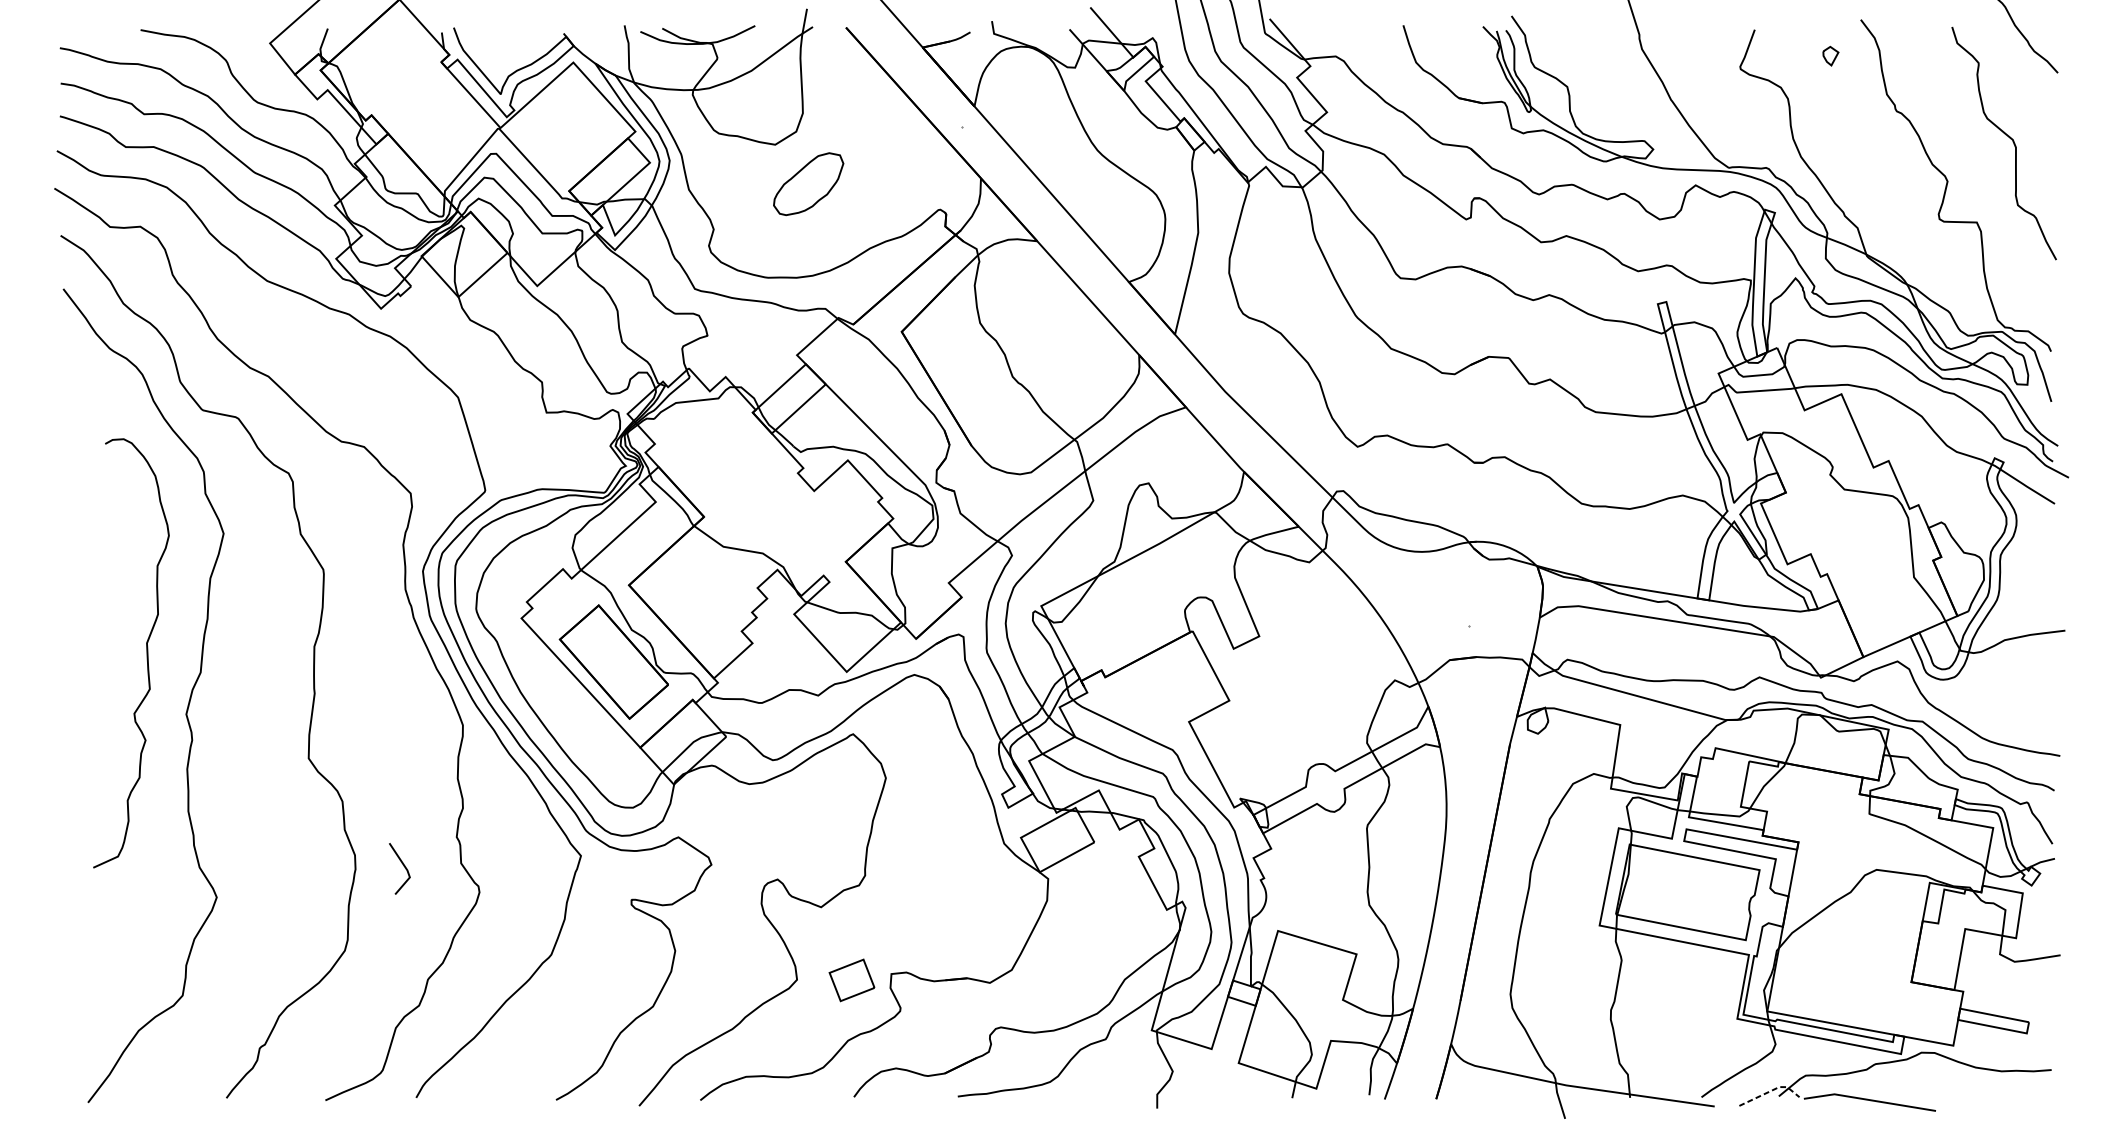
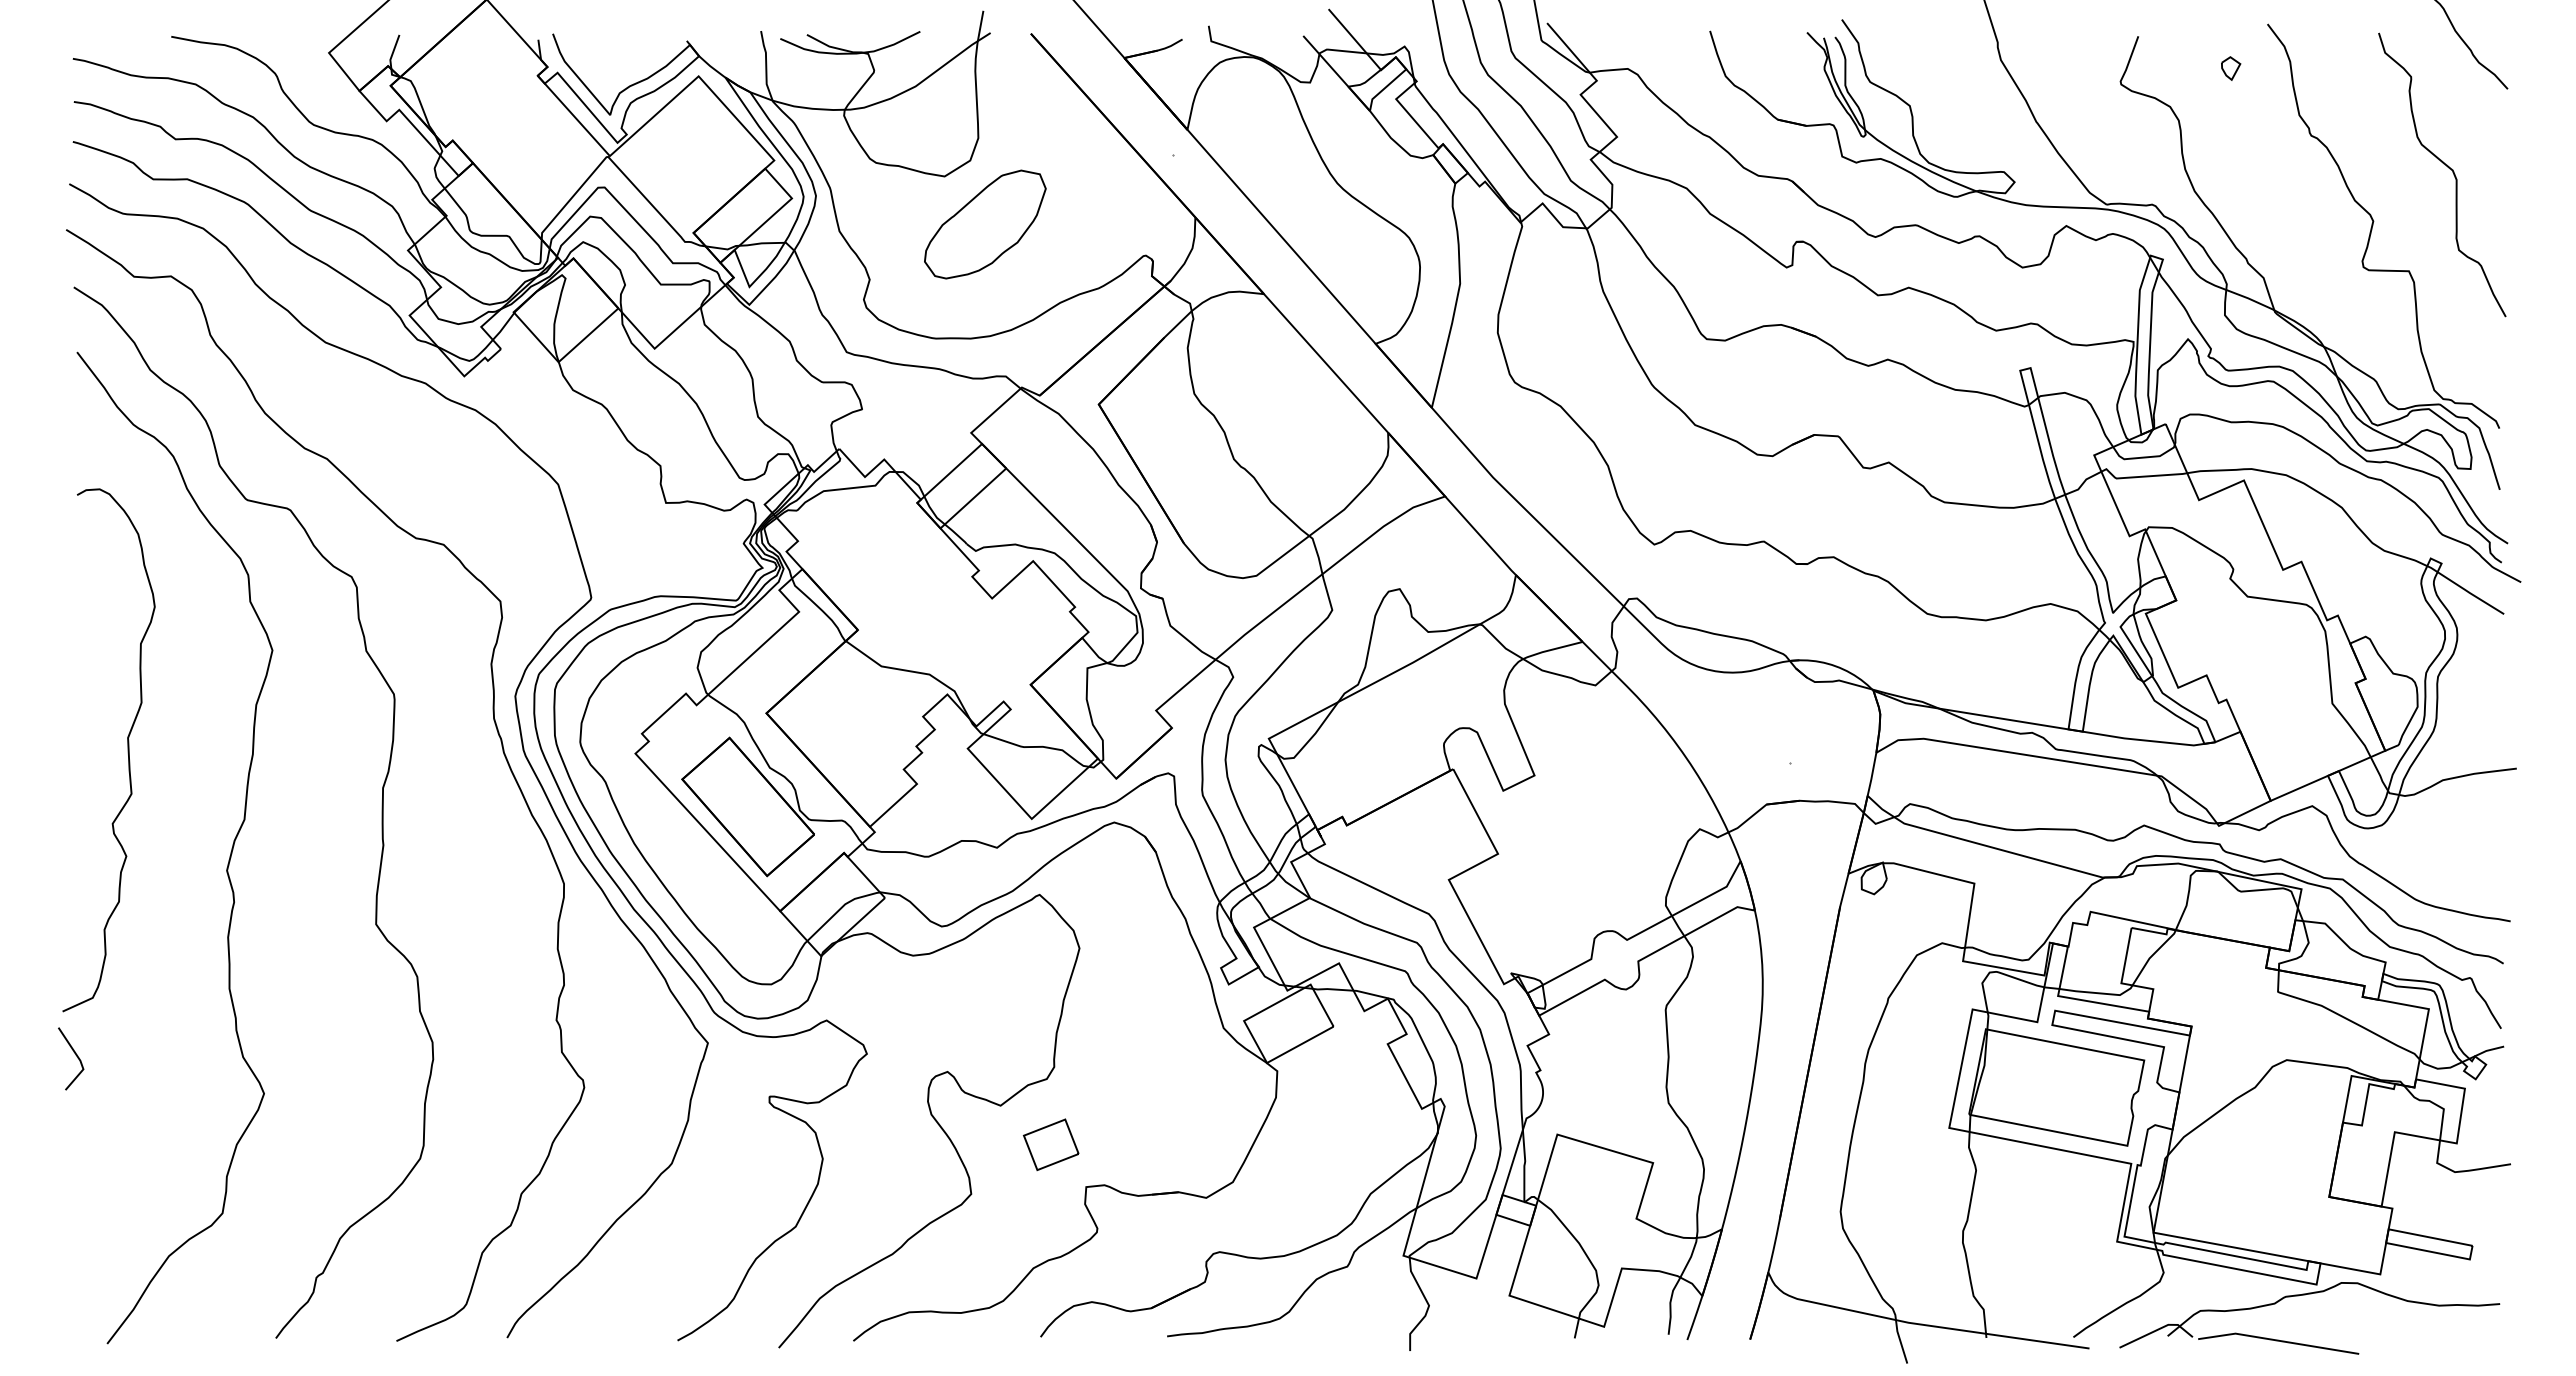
part: (808, 184) -> (985, 224), size x1.43
curve: (146, 653) -> (127, 750), moved
line: (403, 866) -> (75, 1055), moved
part: (851, 980) -> (1050, 1144), moved
line: (1771, 1090) -> (2158, 1329), dashed -> solid

